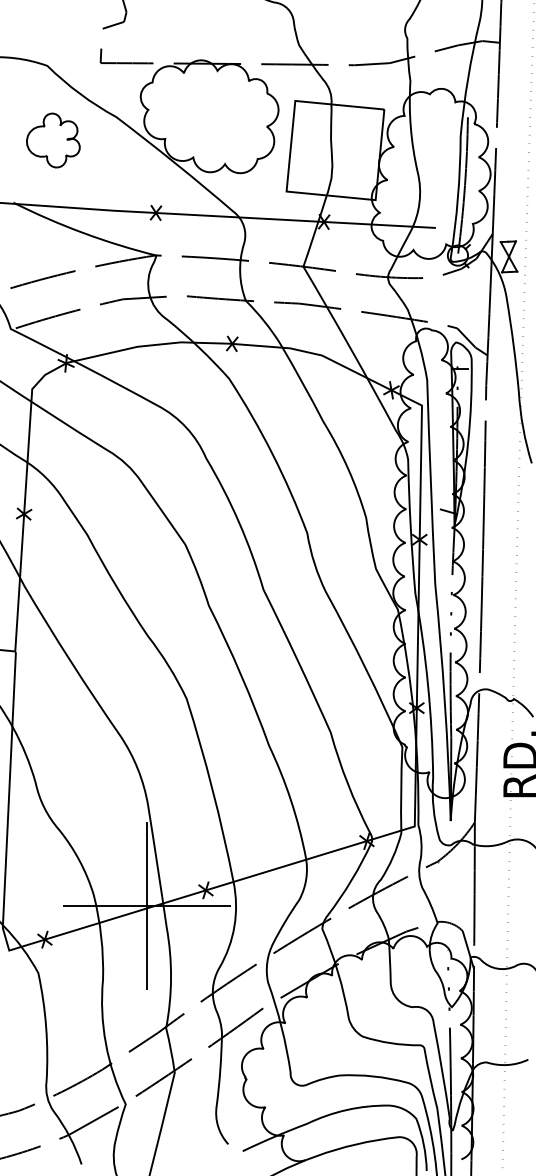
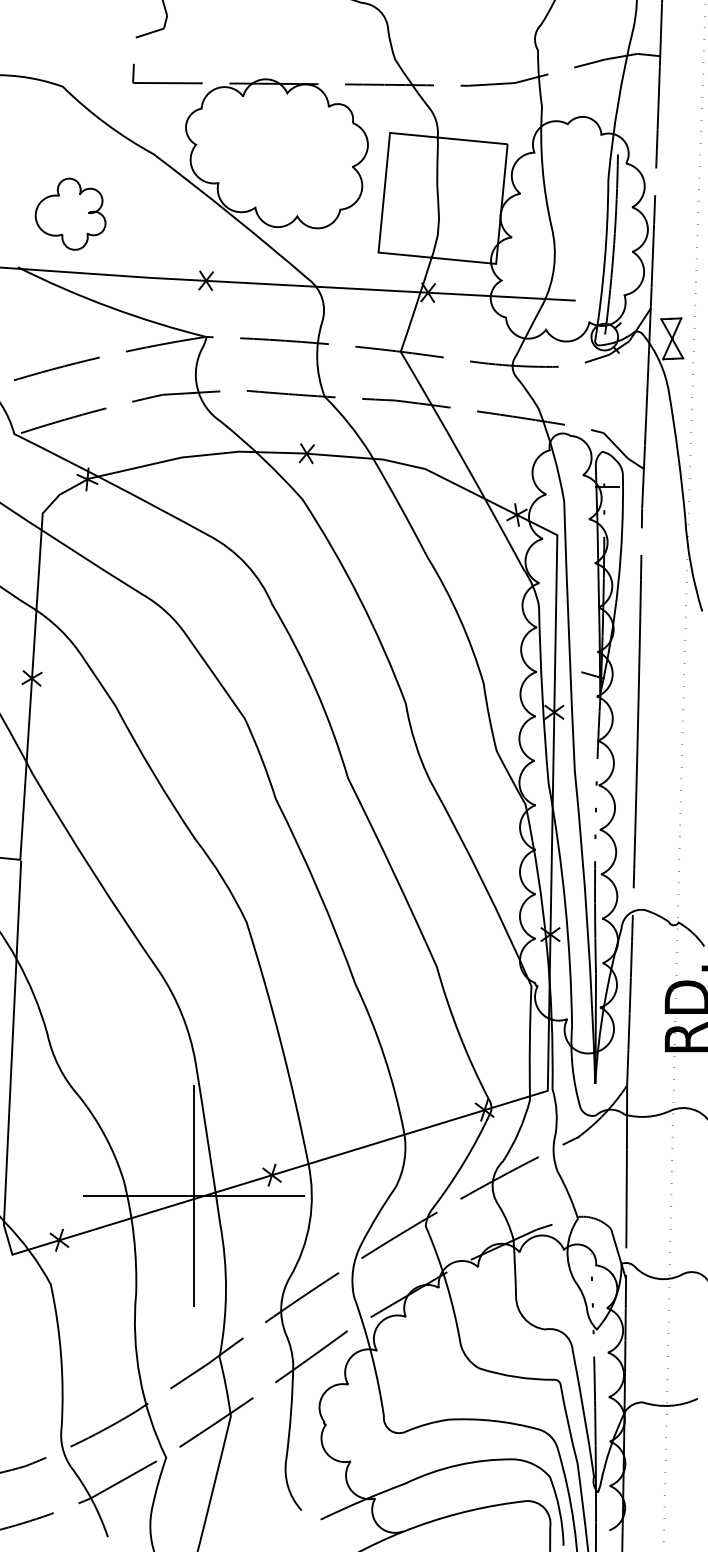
part: (53, 139) -> (70, 213), moved

